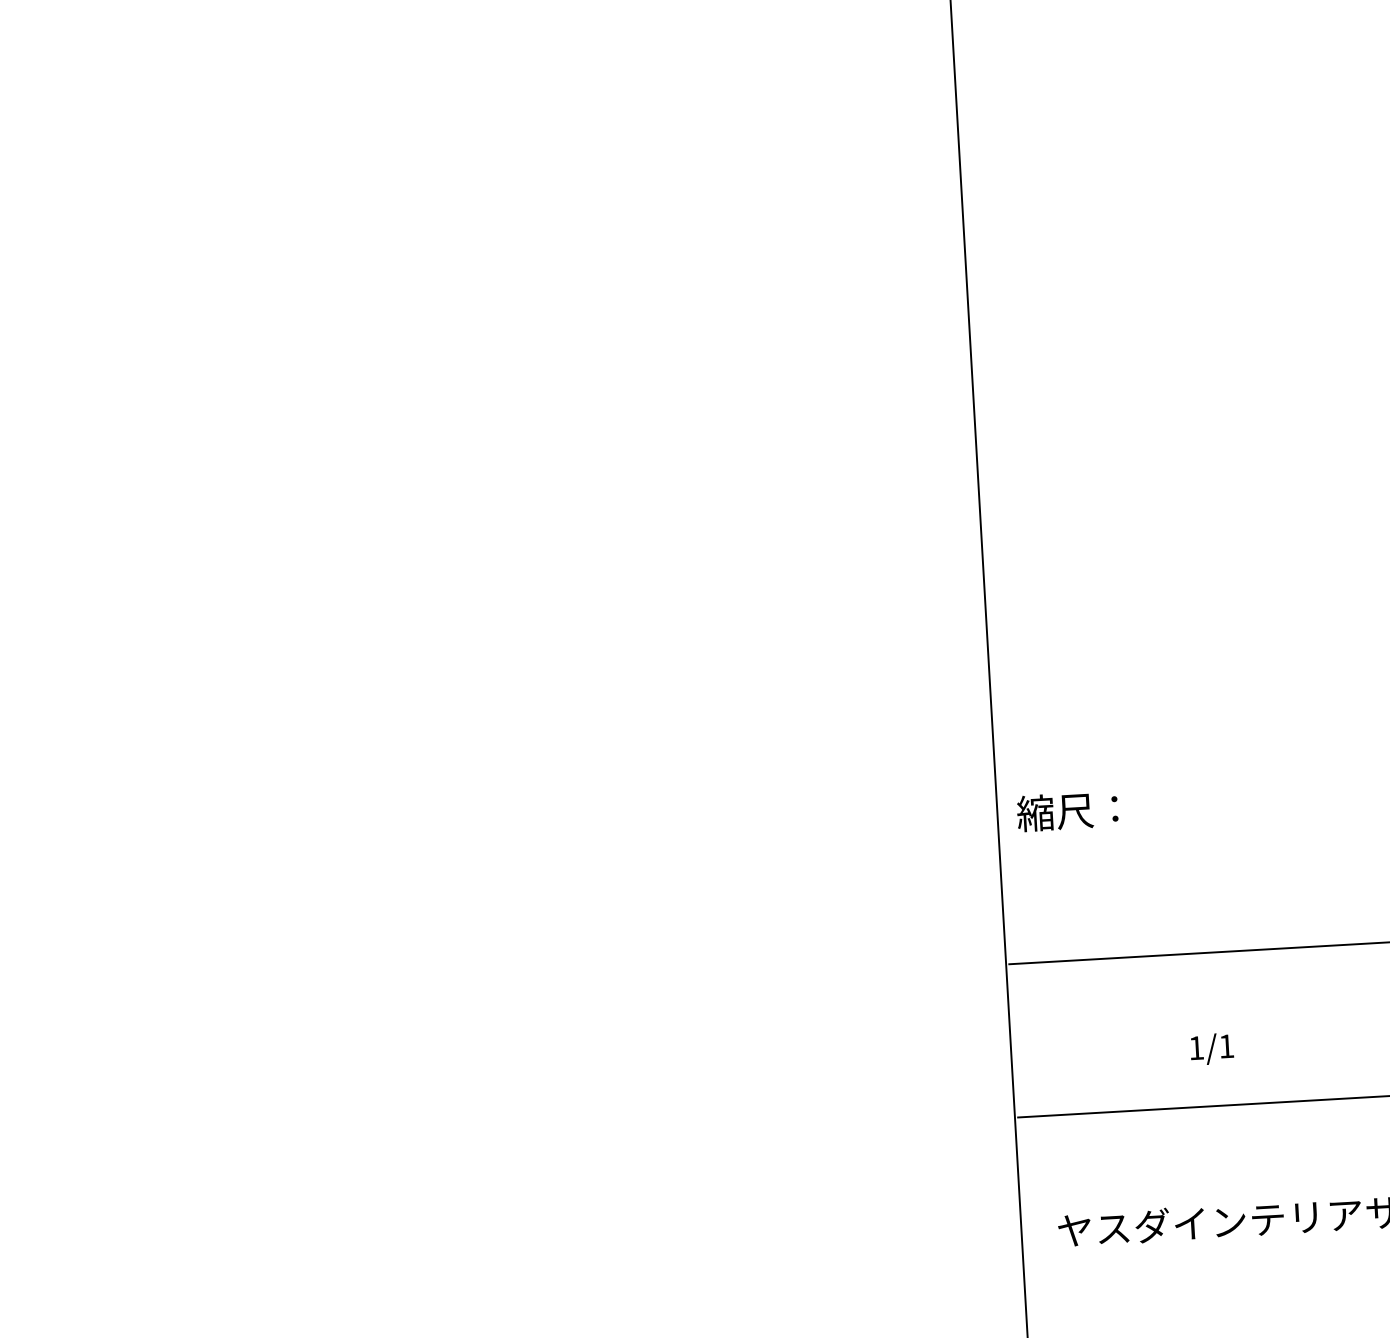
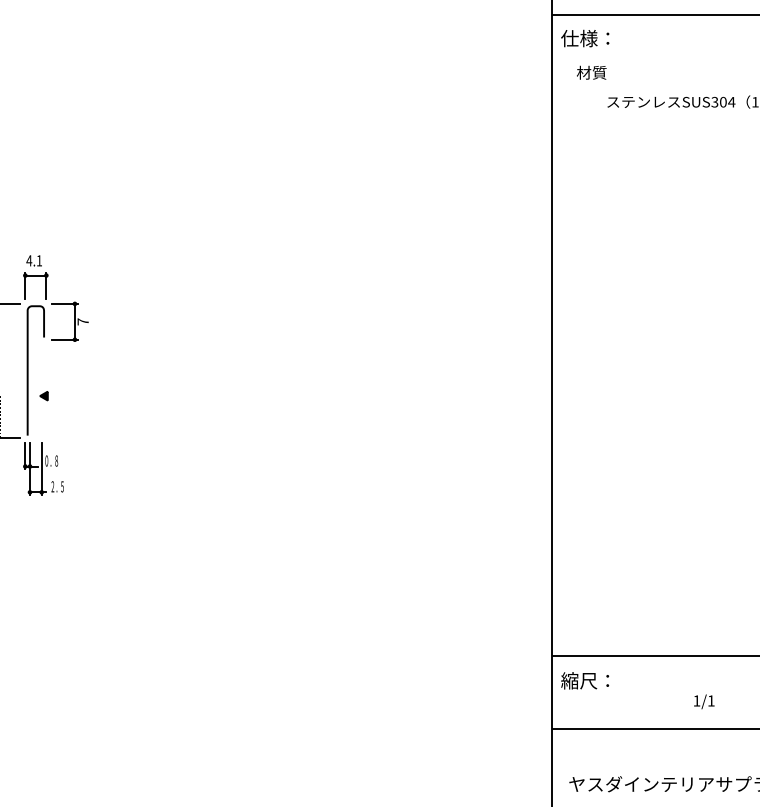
text: (1068, 810) -> (585, 680), moved
text: (1212, 1048) -> (704, 701), moved

